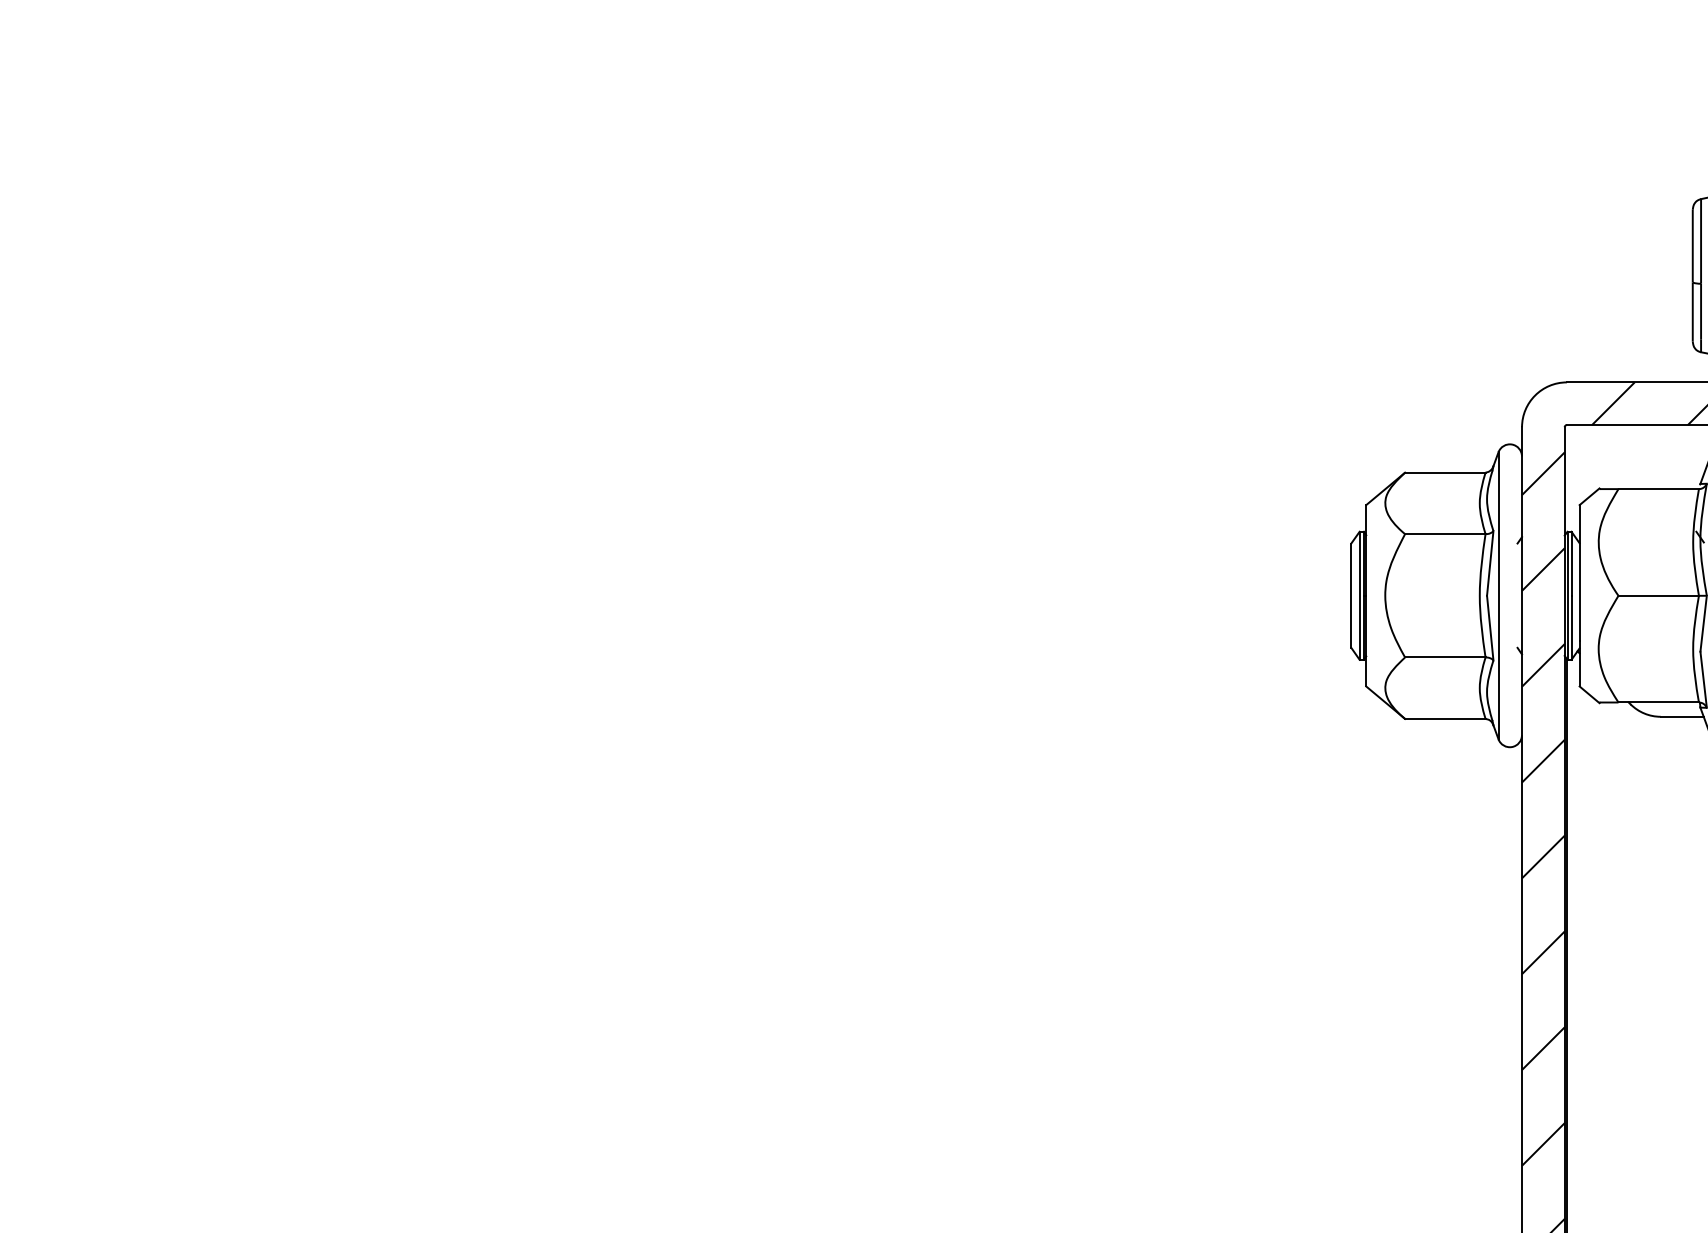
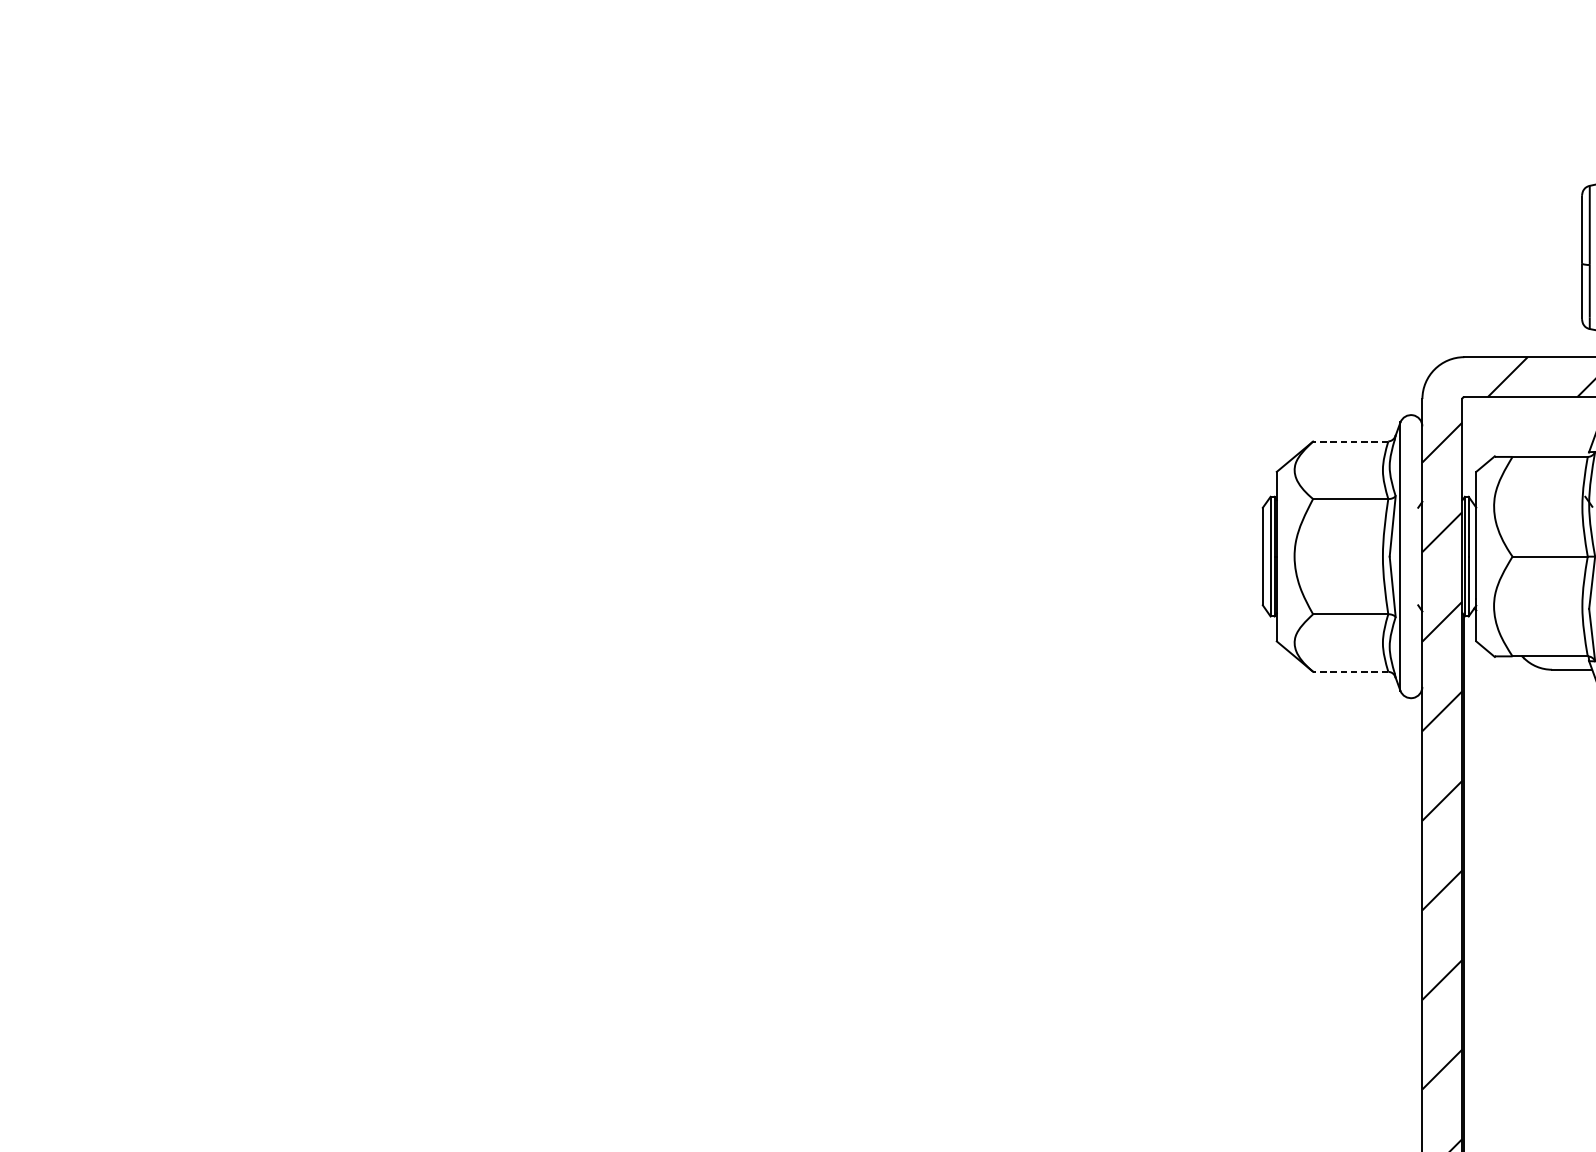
line: (1444, 472) -> (1349, 441), solid -> dashed
line: (1444, 718) -> (1349, 671), solid -> dashed

